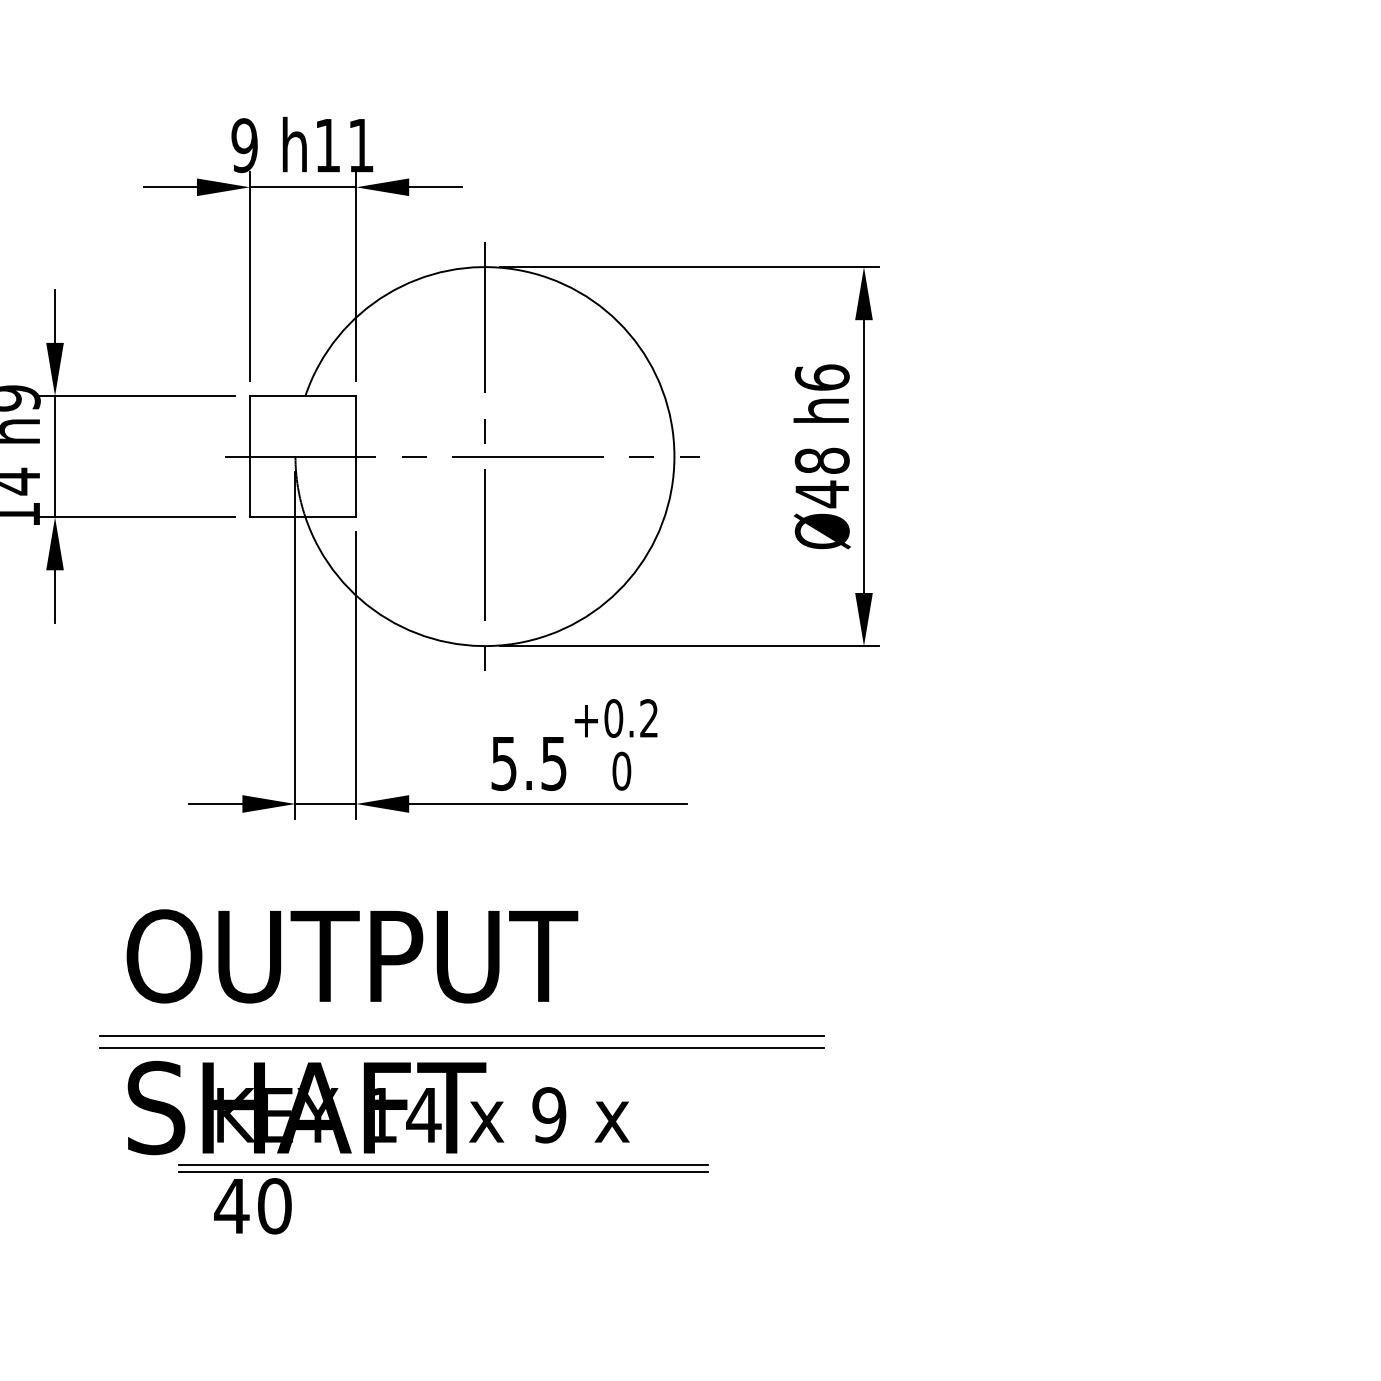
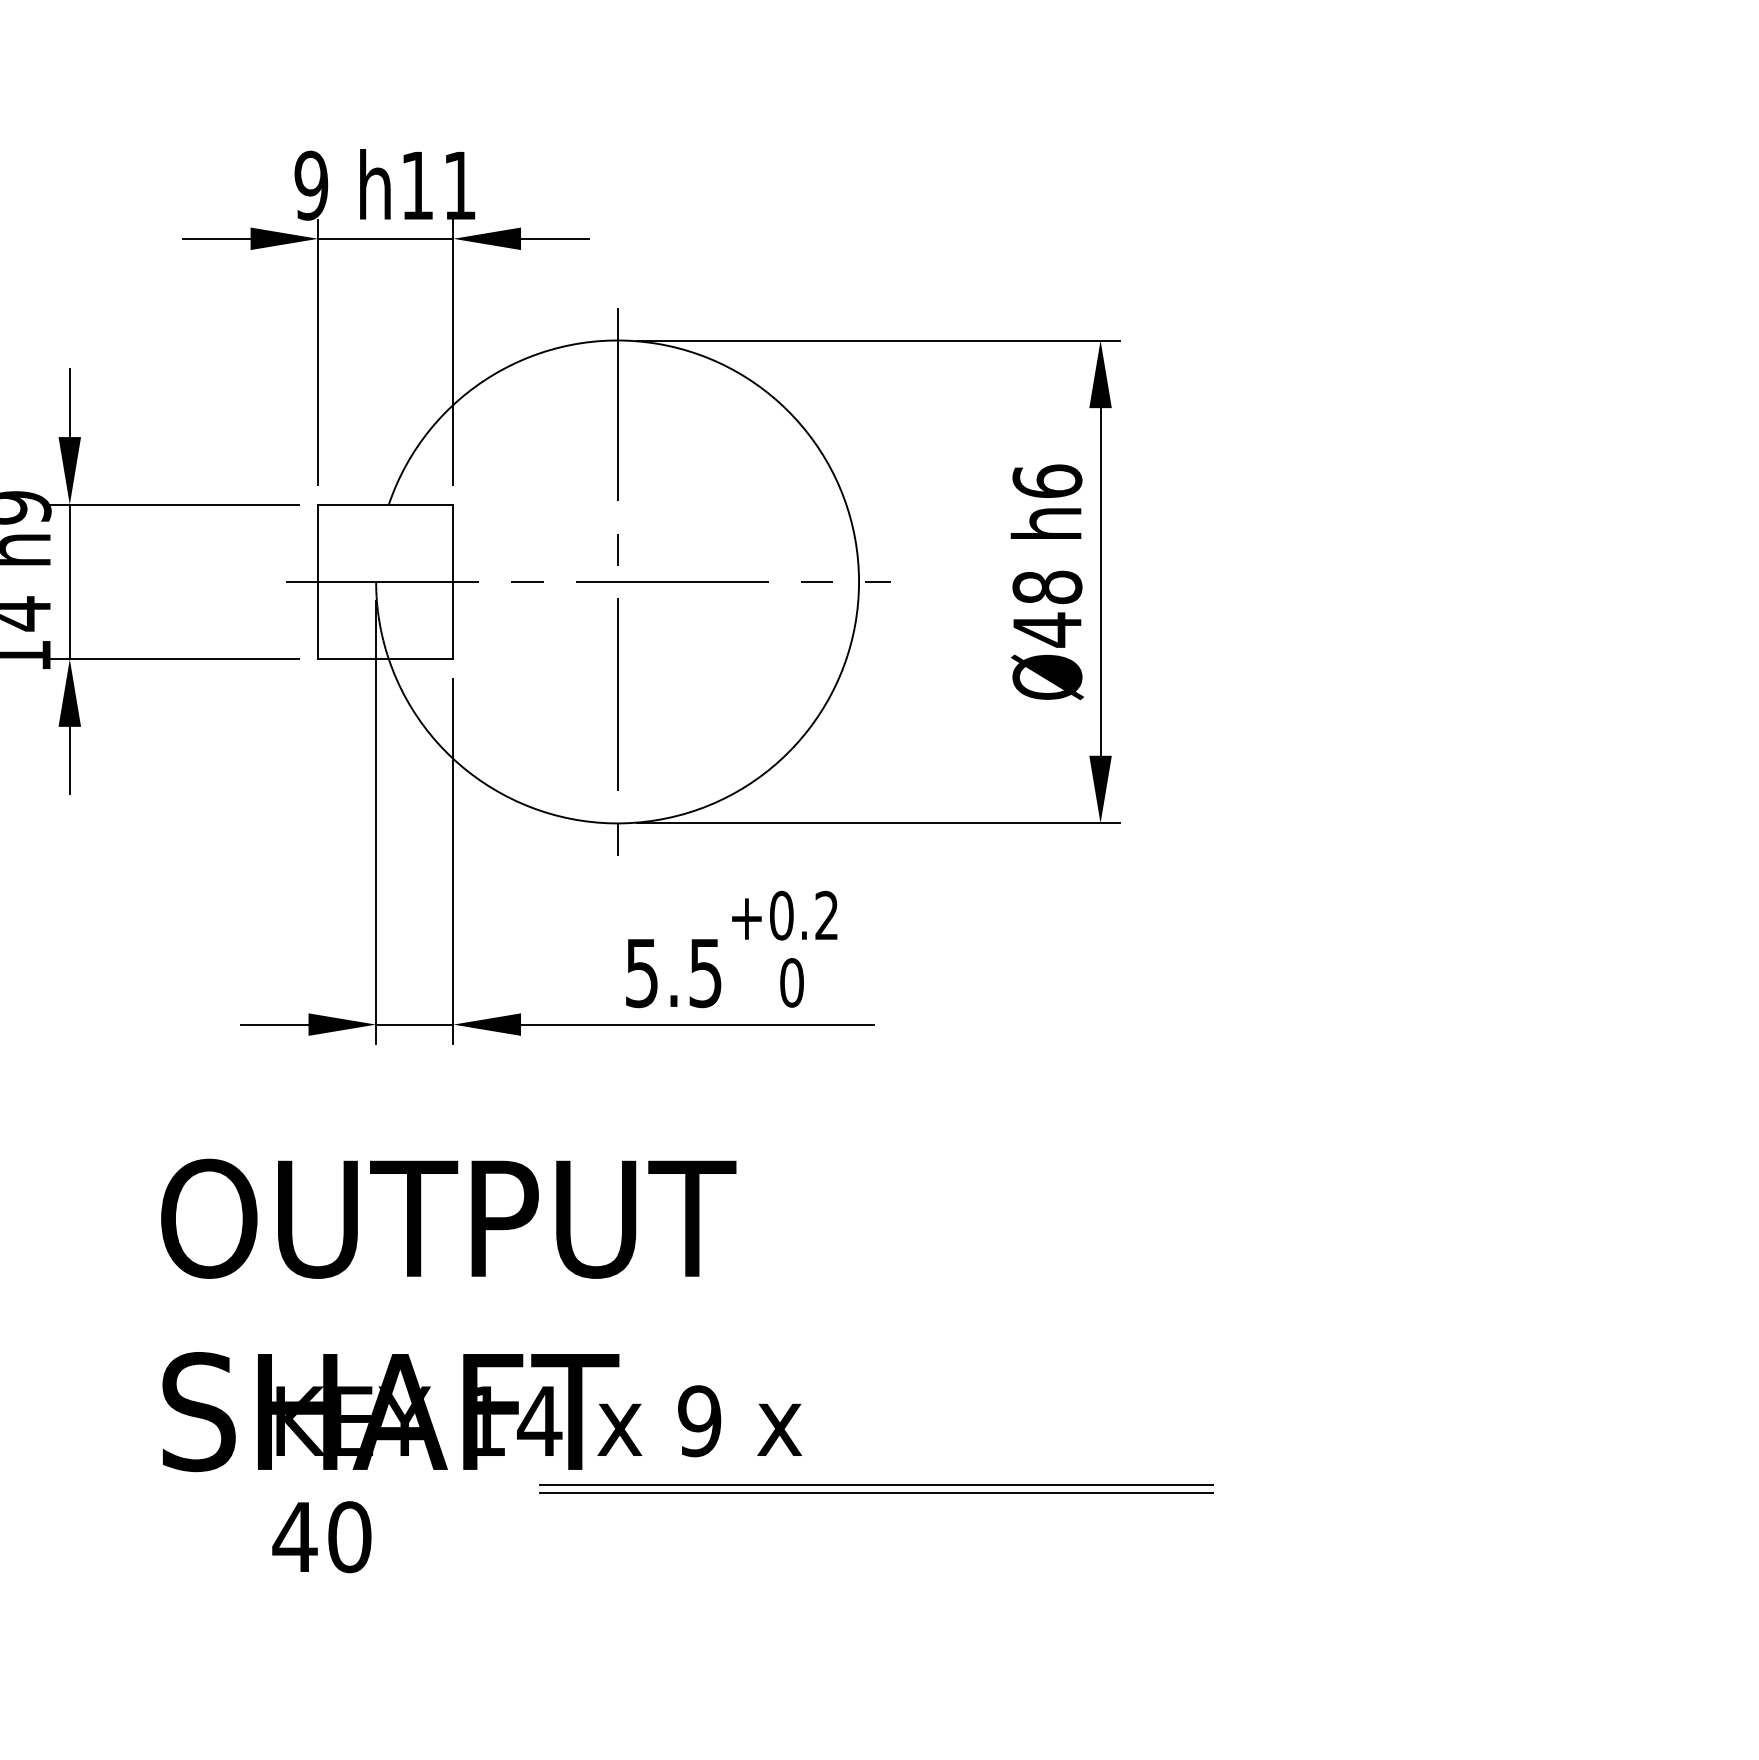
line: (461, 1035) -> (587, 1319), removed
line: (461, 1047) -> (587, 1335), removed
part: (443, 1168) -> (876, 1488), moved

